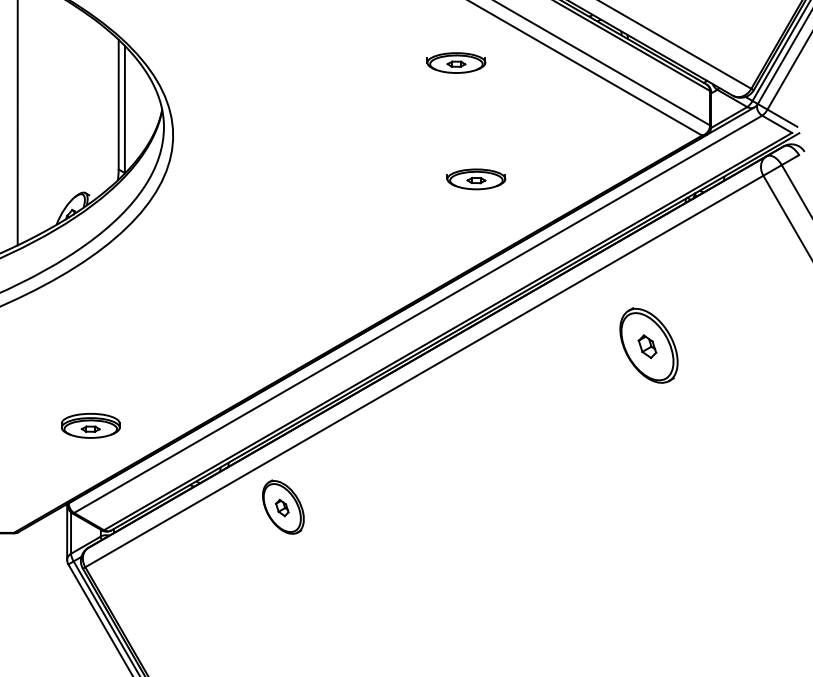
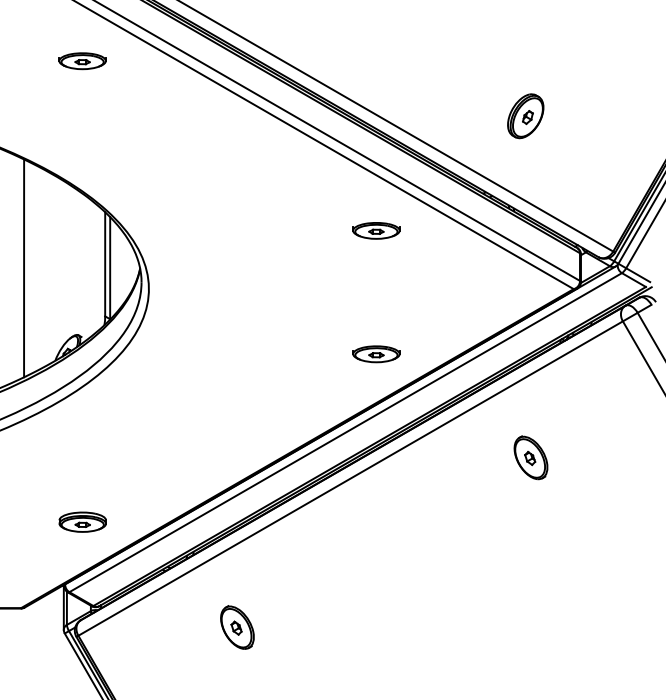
part: (476, 179) -> (376, 354), moved
part: (648, 345) -> (530, 457), size x0.71
part: (283, 507) -> (237, 627), moved

